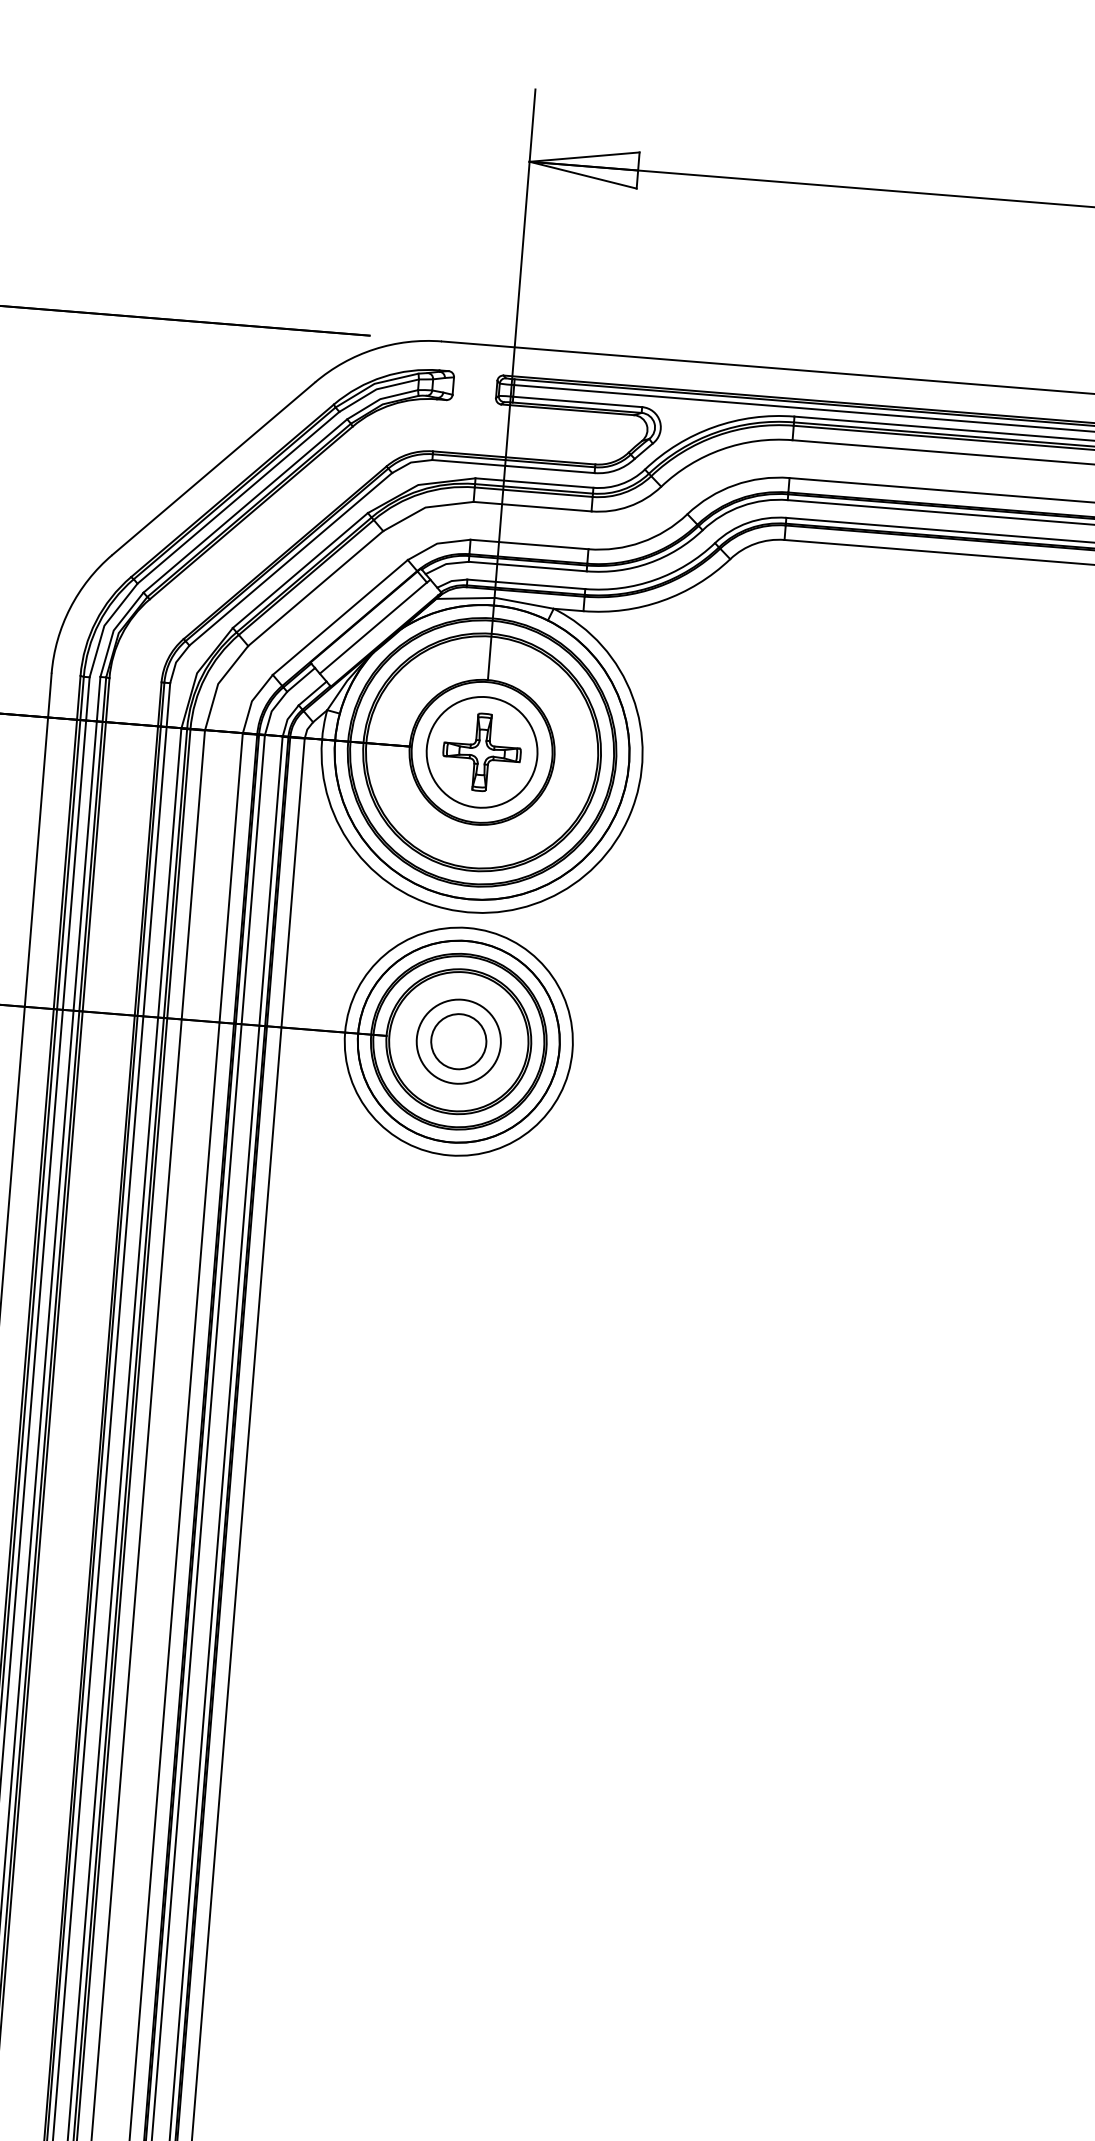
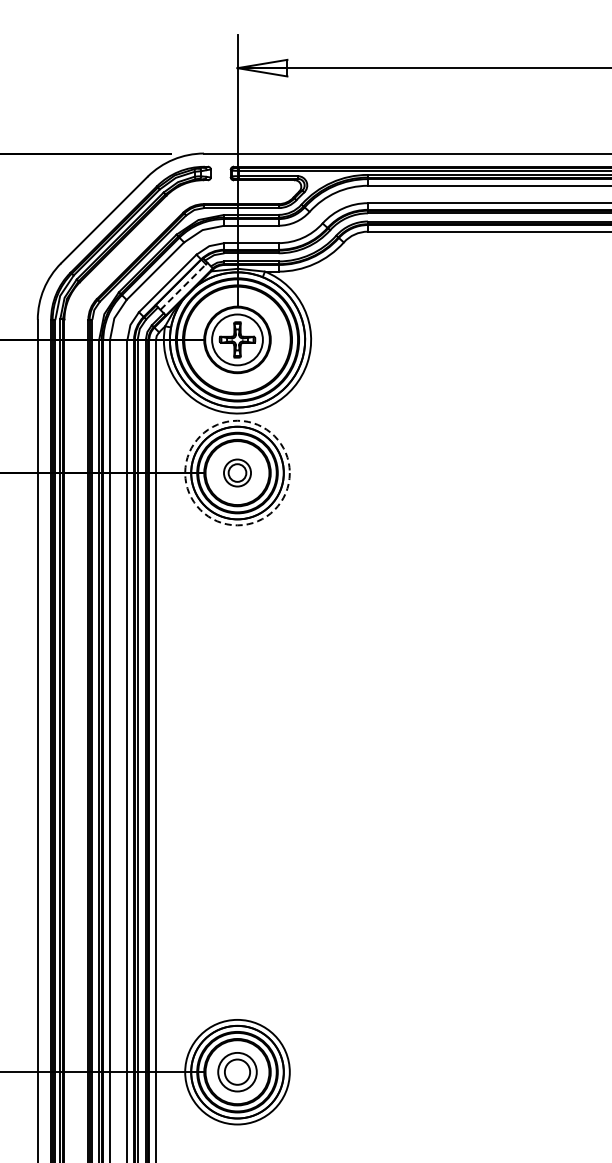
line: (374, 626) -> (183, 286), solid -> dashed
circle: (458, 1040) -> (237, 472), solid -> dashed
part: (458, 1040) -> (237, 472), size x0.7

